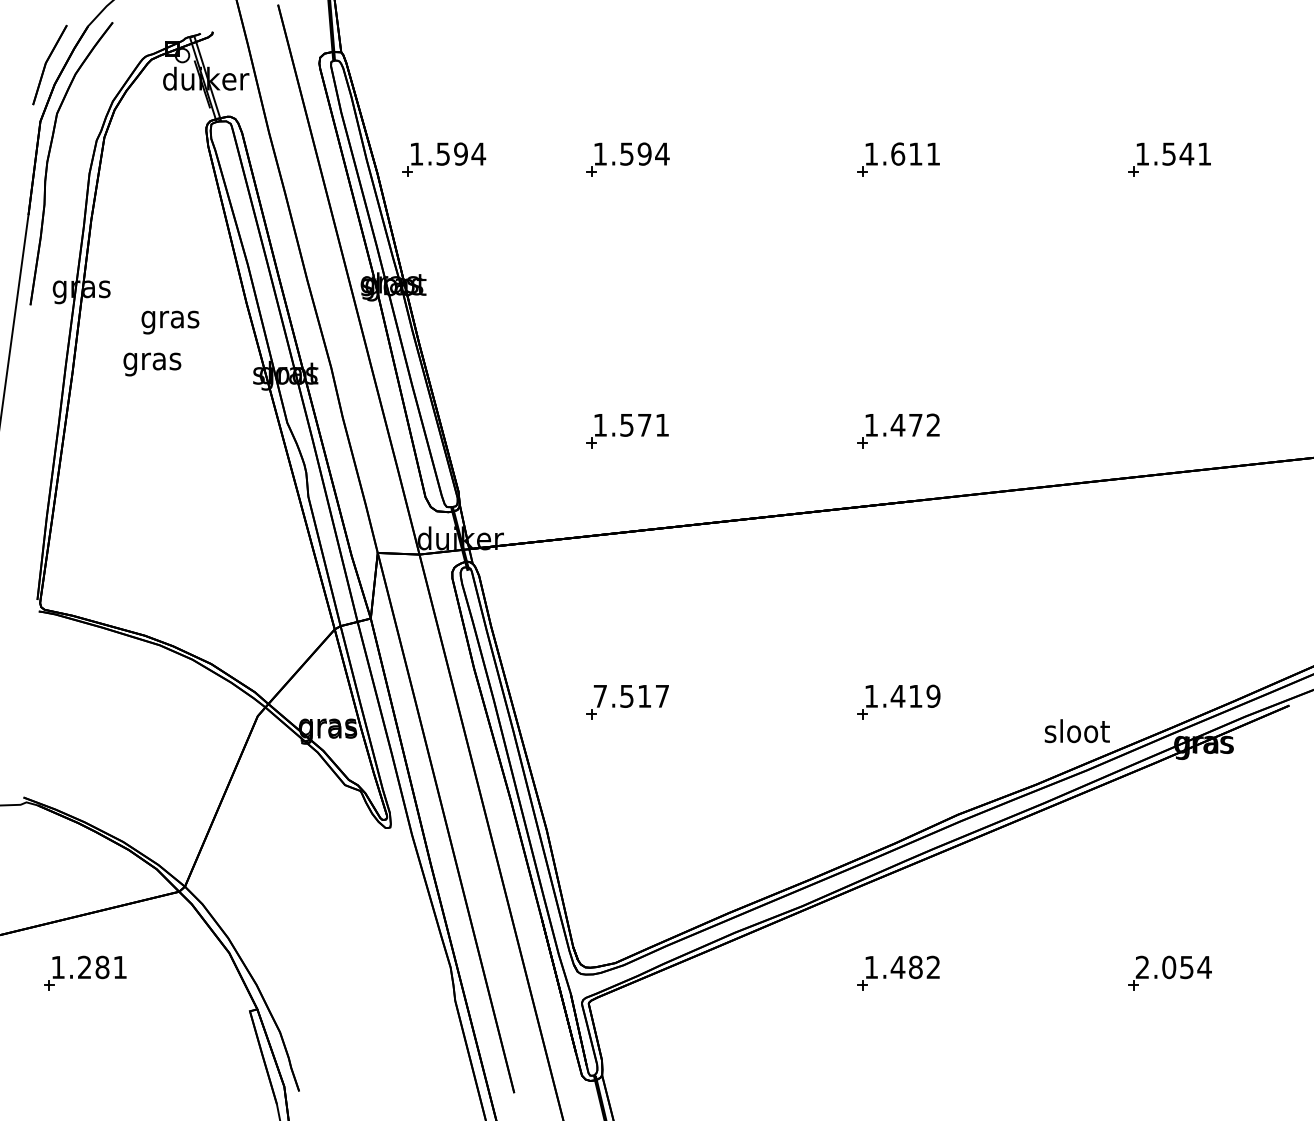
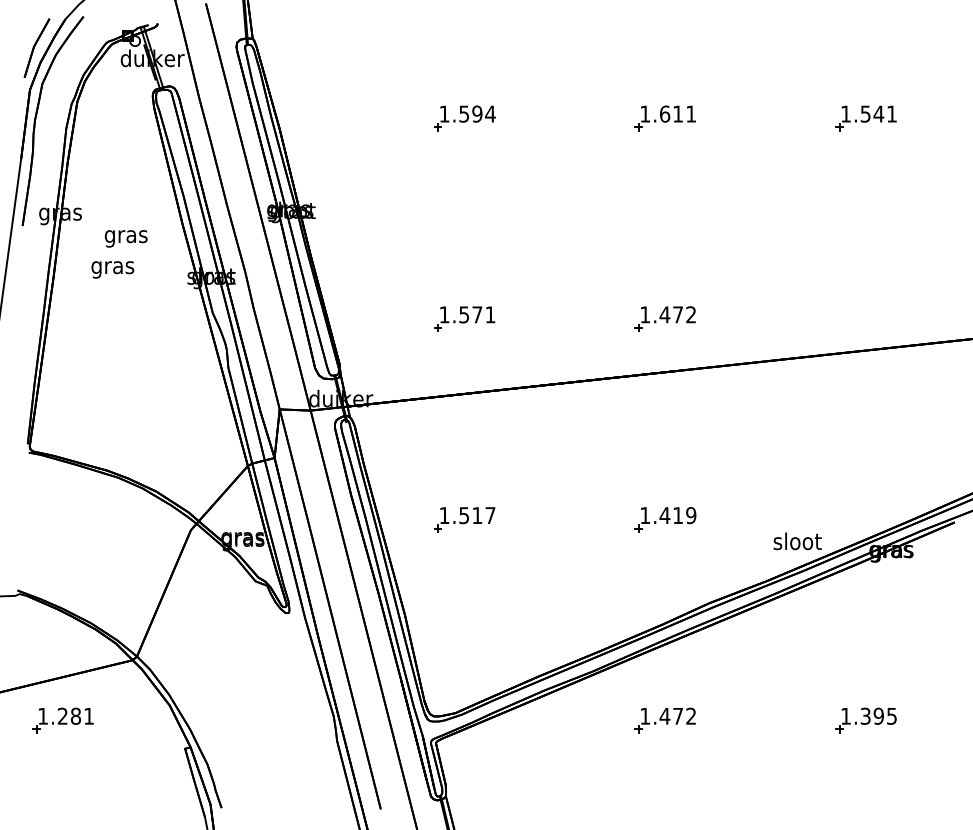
part: (443, 160) -> (328, 118), removed
text: (600, 696) -> (444, 515), 7.517 -> 1.517
text: (916, 966) -> (678, 715), 1.482 -> 1.472
text: (1174, 966) -> (869, 715), 2.054 -> 1.395

